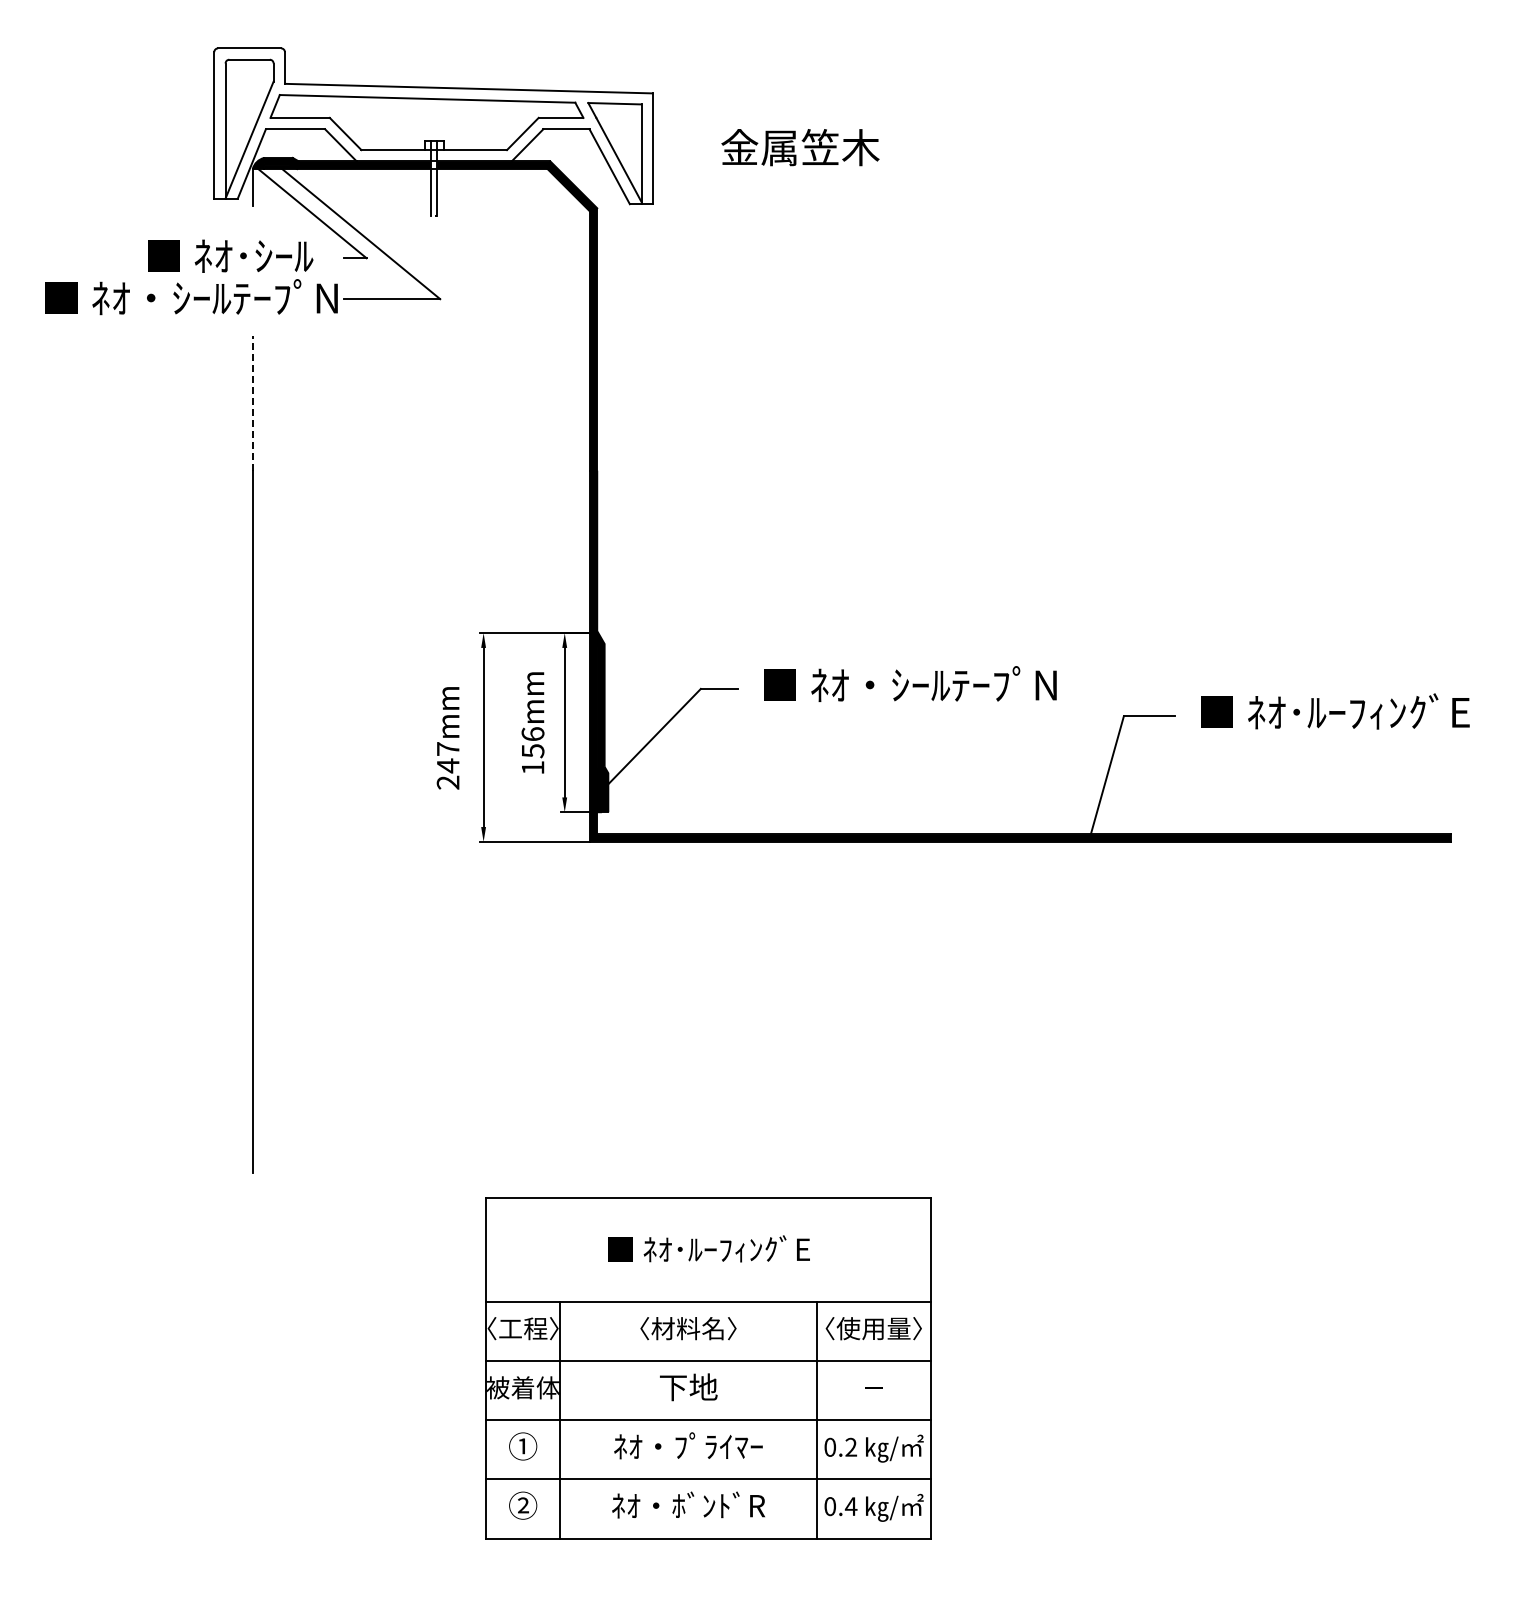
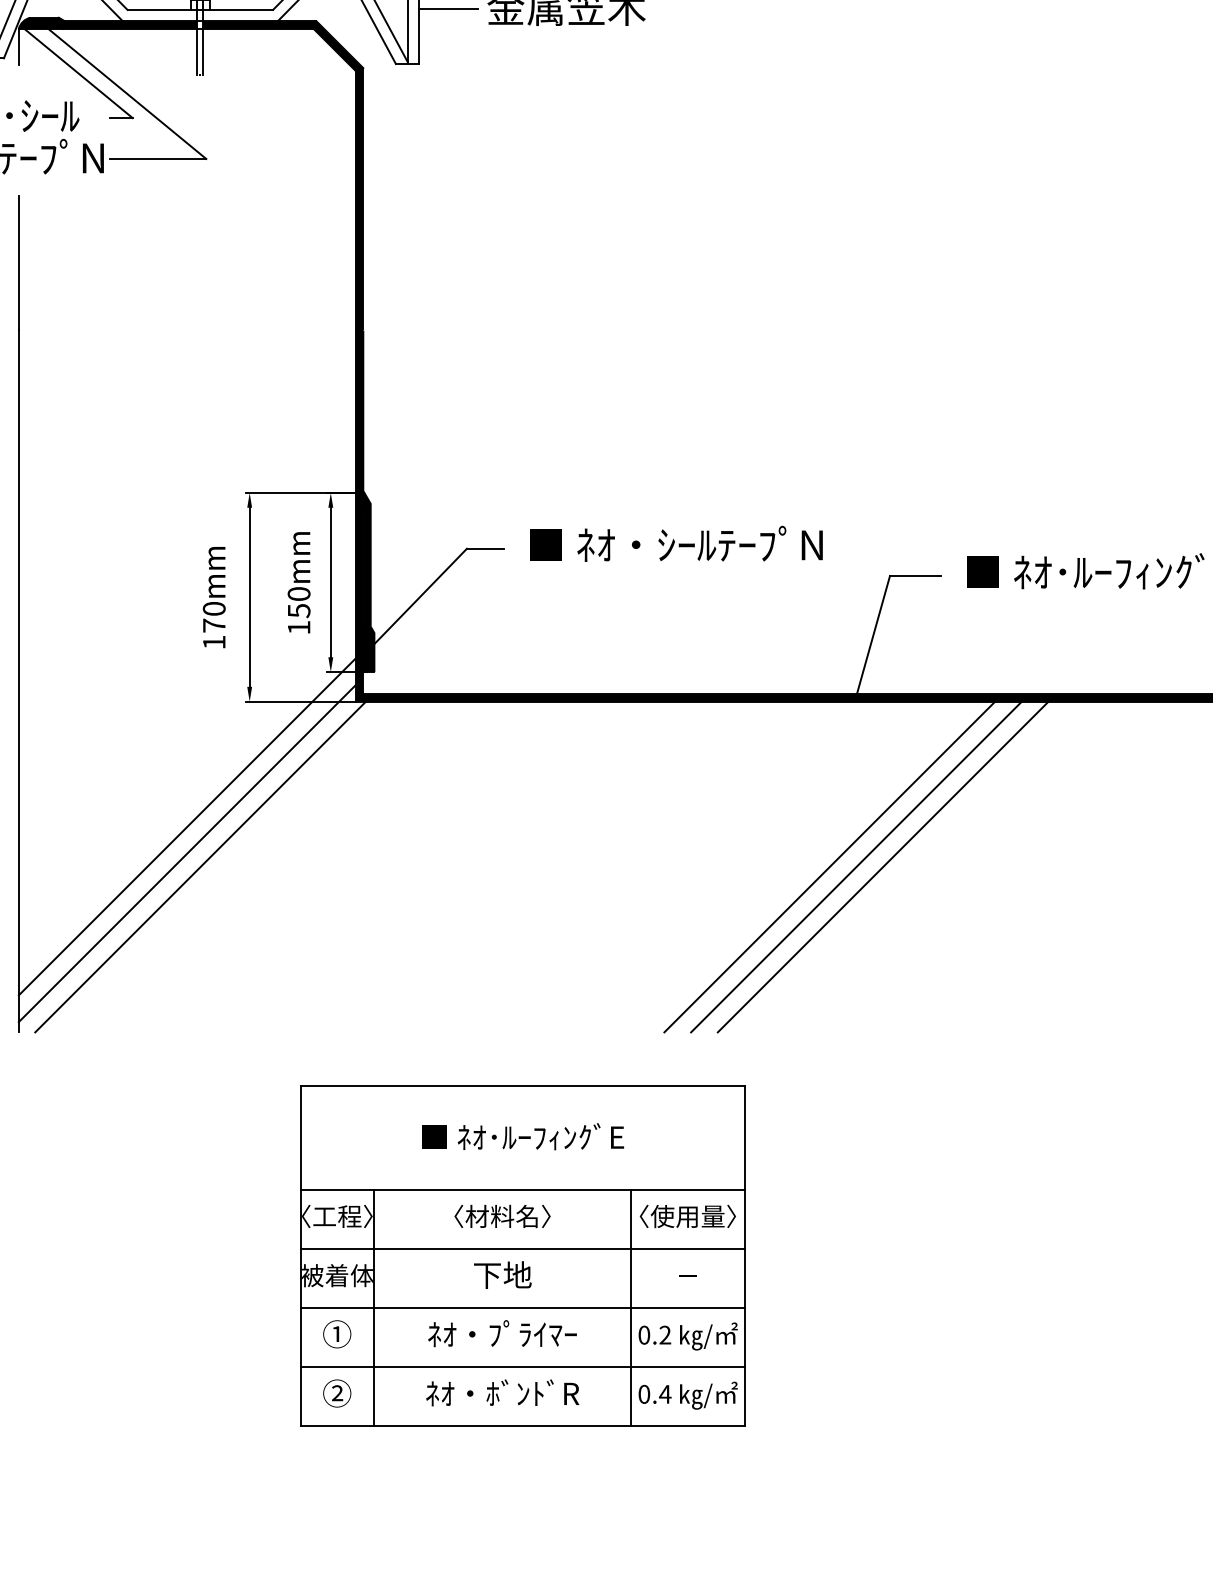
line: (682, 148) -> (448, 8), added
line: (252, 402) -> (18, 262), dashed -> solid
text: (532, 734) -> (298, 594), 156mm -> 150mm
text: (447, 765) -> (213, 625), 247mm -> 170mm
line: (420, 966) -> (186, 826), added
line: (420, 993) -> (186, 853), added
line: (434, 1006) -> (200, 866), added
line: (1063, 1006) -> (829, 866), added
line: (1090, 1006) -> (856, 866), added
line: (1116, 1006) -> (882, 866), added
part: (708, 1368) -> (522, 1256), moved

